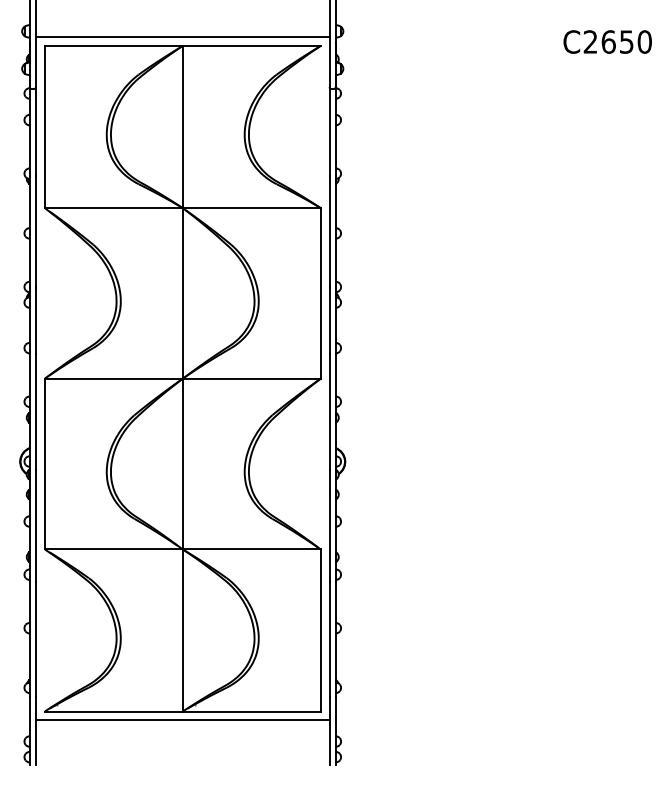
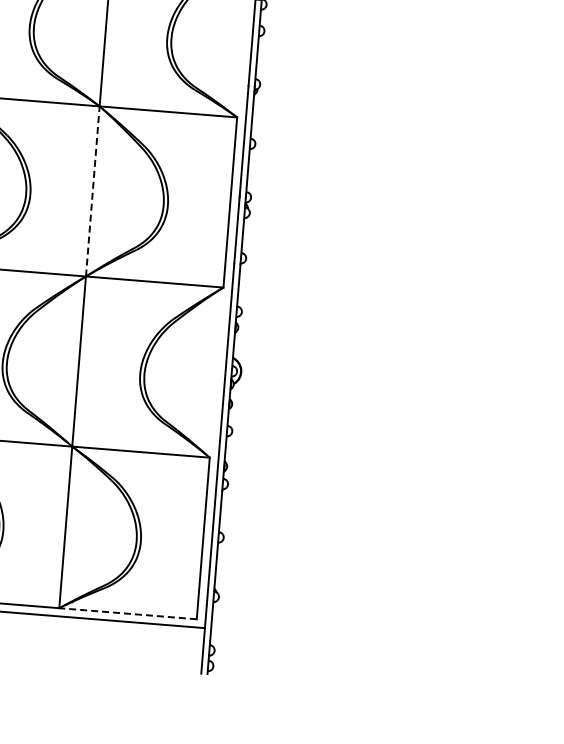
line: (182, 292) -> (92, 190), solid -> dashed
line: (251, 711) -> (127, 613), solid -> dashed

